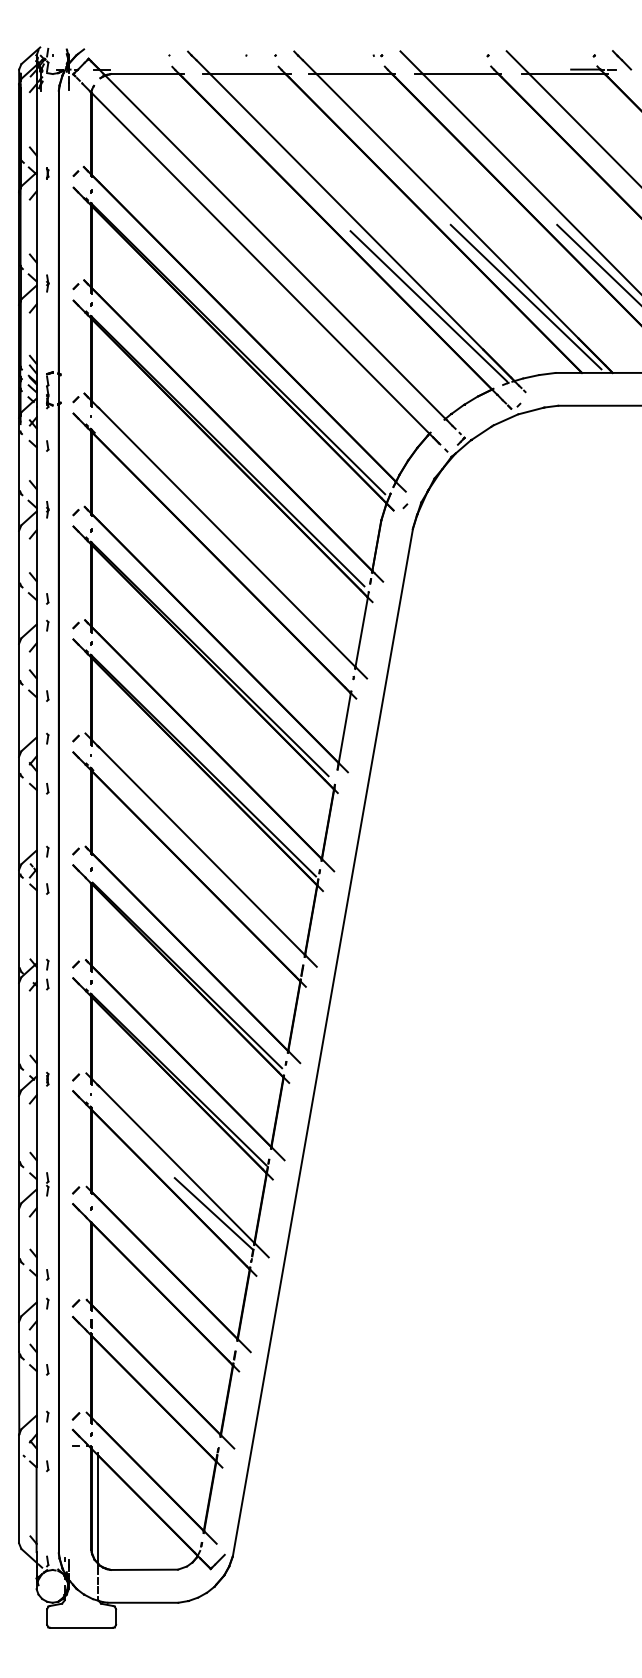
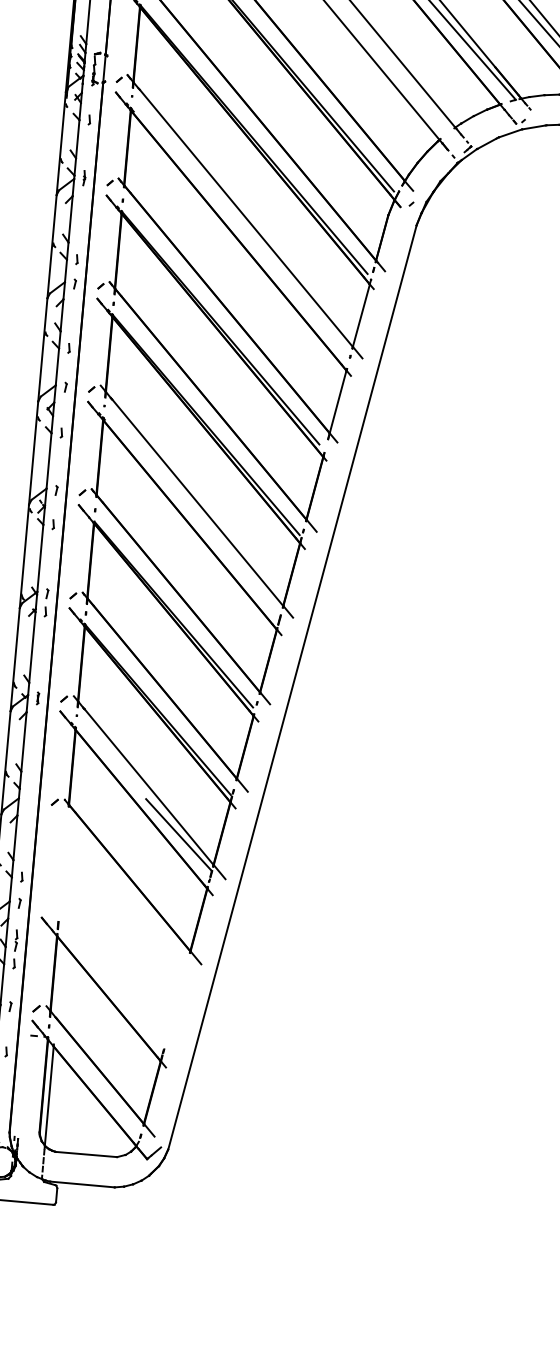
line: (47, 1184) -> (16, 940), moved
part: (156, 1326) -> (117, 933), removed

